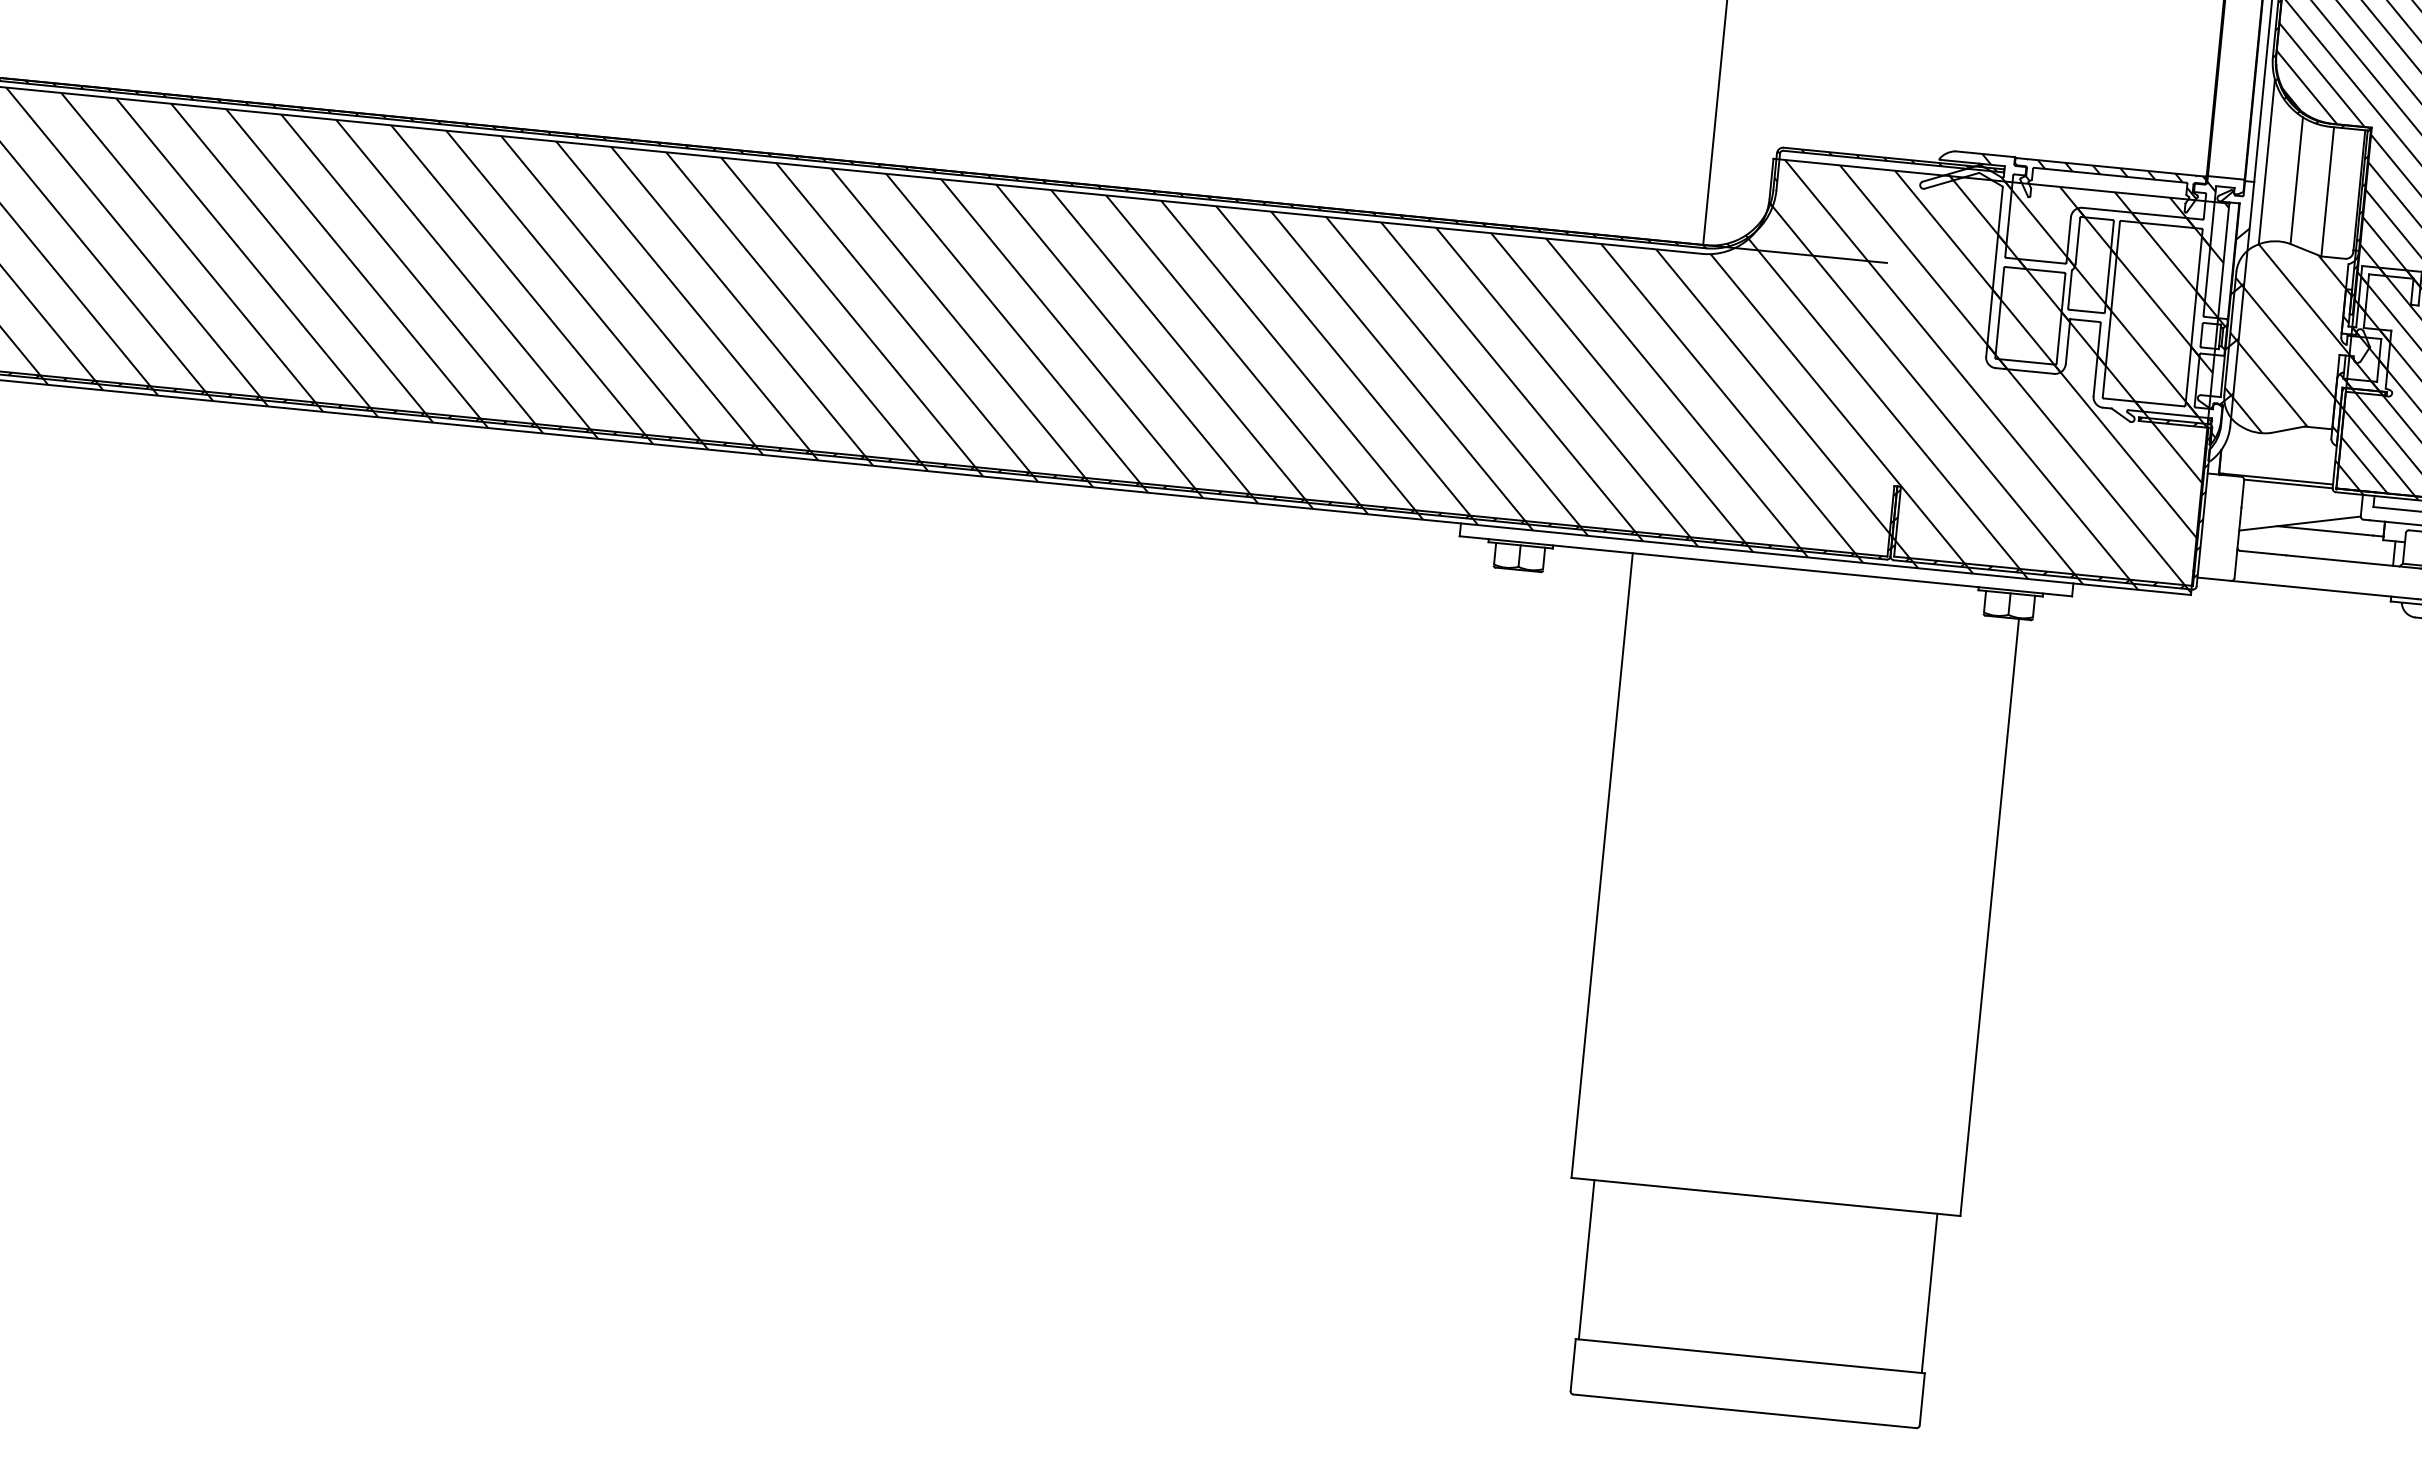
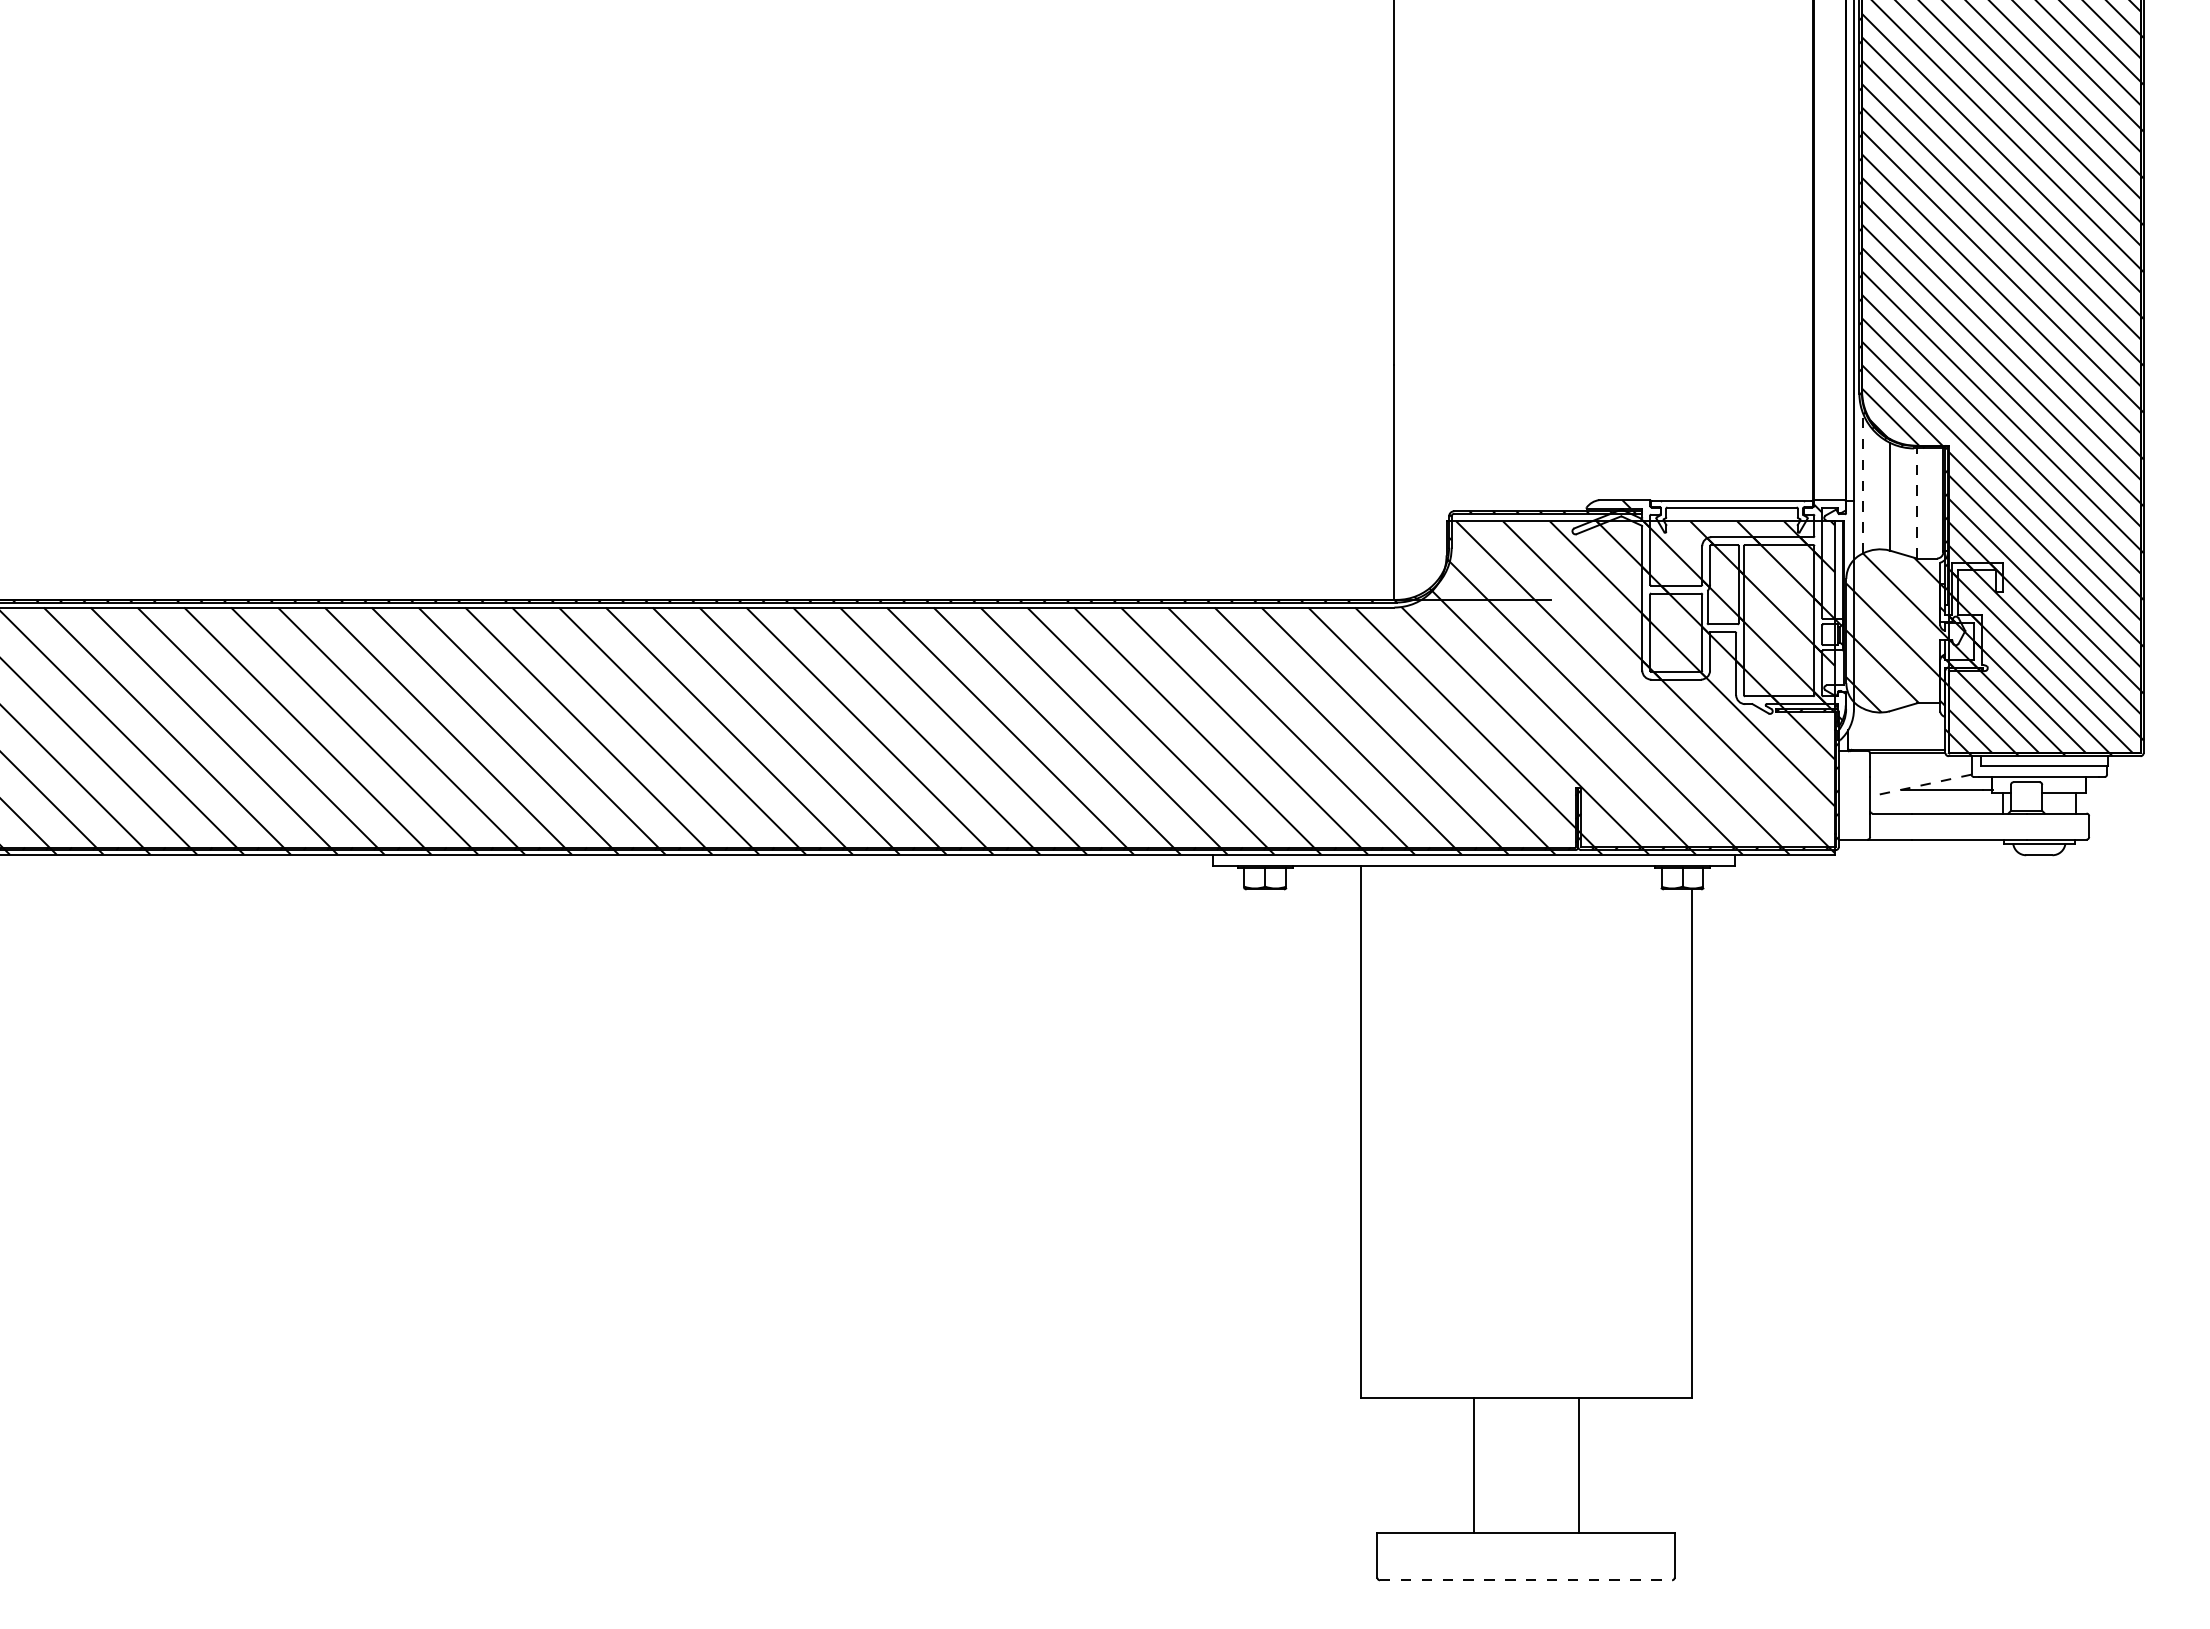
line: (2266, 160) -> (1862, 482), solid -> dashed
hatch: (2109, 178) -> (1731, 510), removed
line: (2327, 191) -> (1916, 503), solid -> dashed
hatch: (2227, 292) -> (1840, 596), removed
line: (2299, 523) -> (1920, 785), solid -> dashed
line: (1587, 1259) -> (1474, 1465), moved
line: (1930, 1293) -> (1579, 1465), moved
line: (1745, 1411) -> (1526, 1580), solid -> dashed

